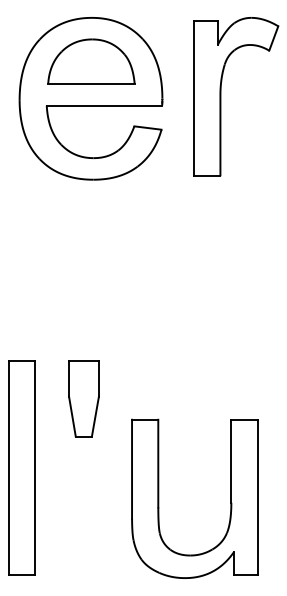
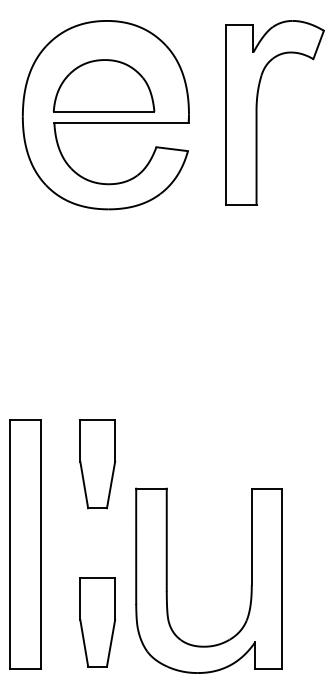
part: (91, 61) -> (104, 85), moved
part: (159, 498) -> (168, 580), moved
part: (83, 534) -> (97, 622), added

